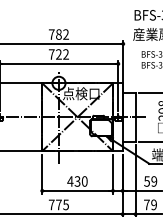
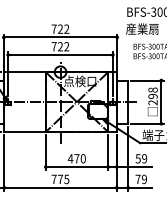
text: (58, 33) -> (60, 28), 782 -> 722
text: (77, 181) -> (76, 158), 430 -> 470

